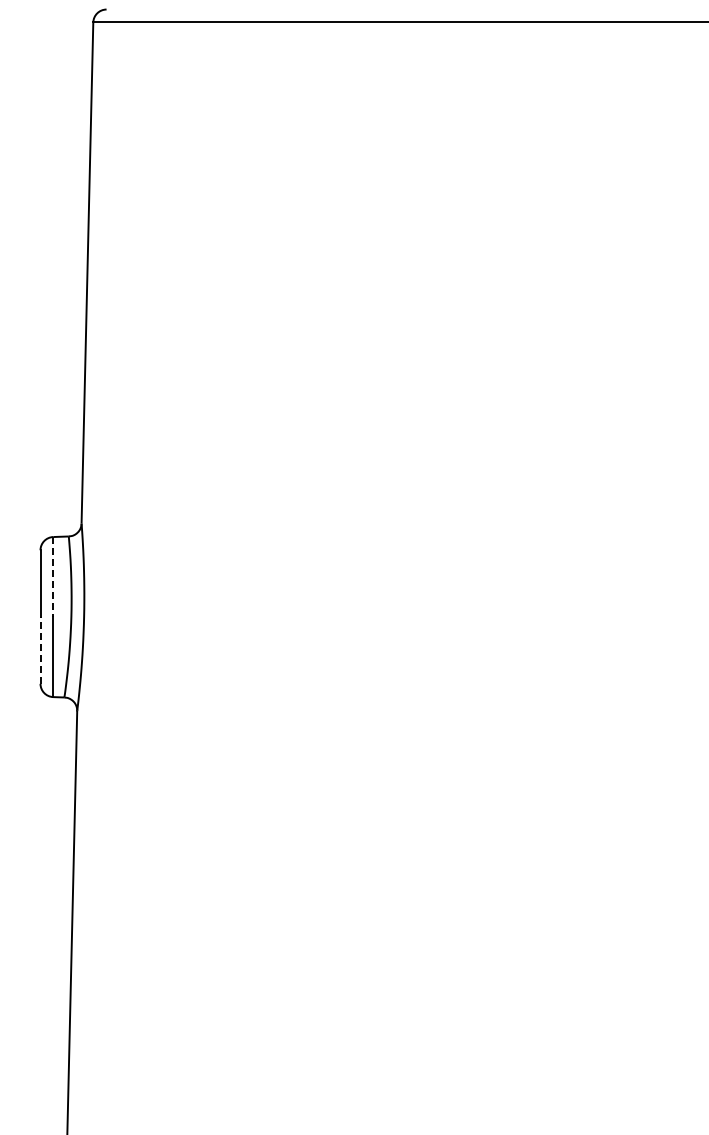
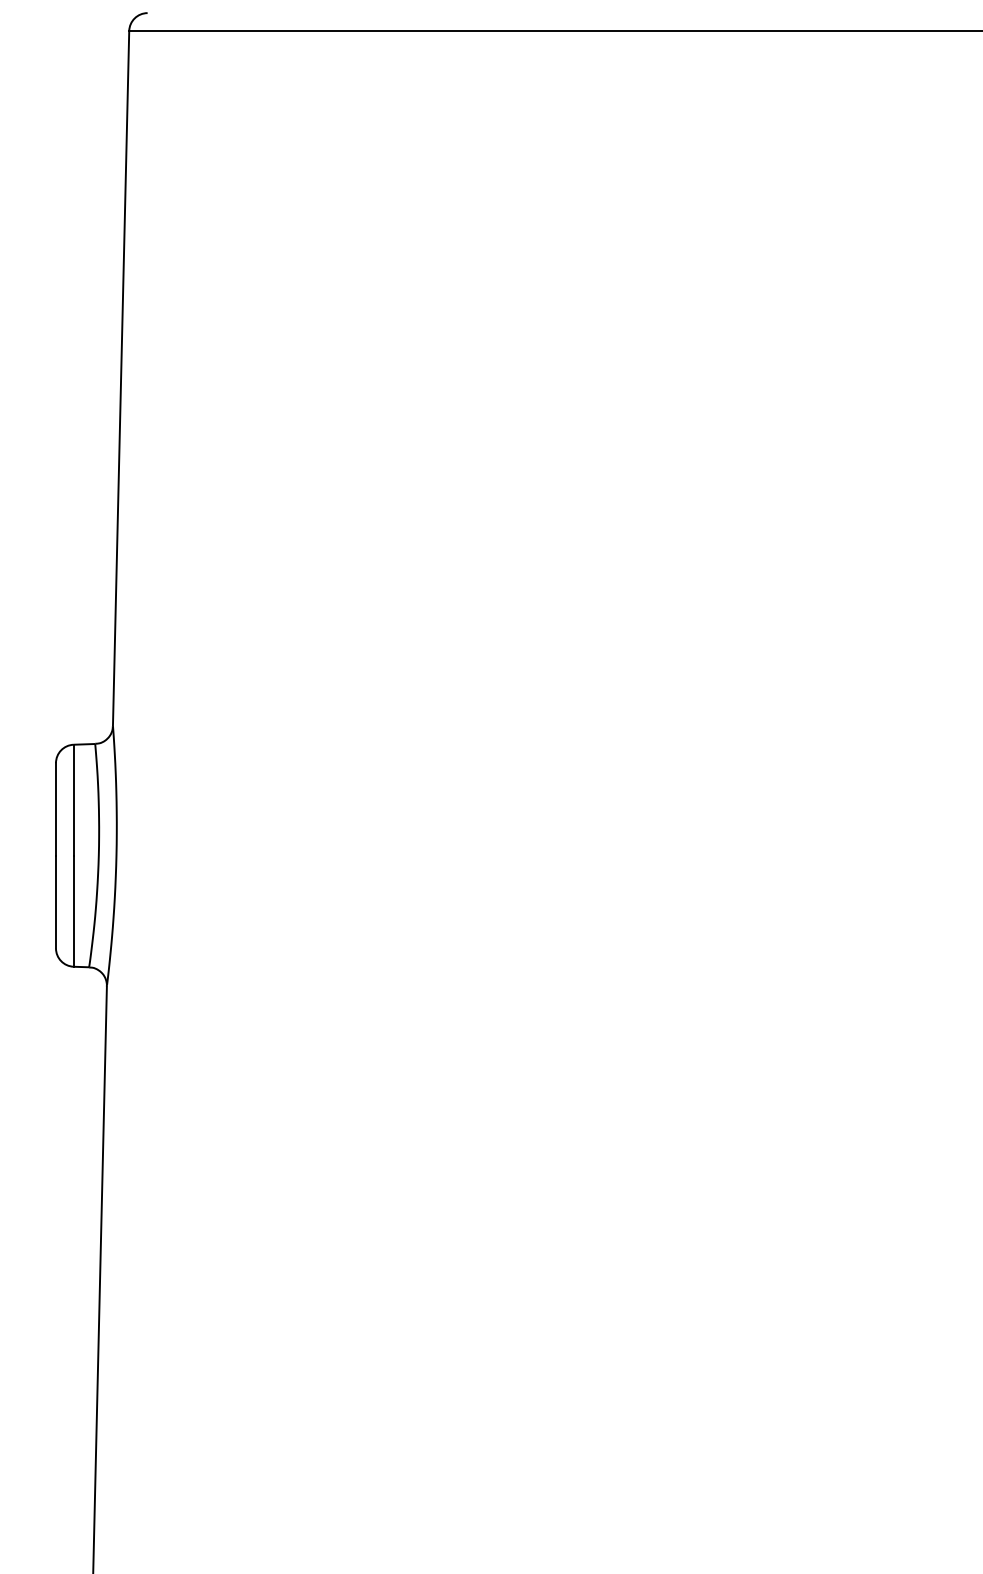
line: (53, 577) -> (74, 800), dashed -> solid
line: (40, 649) -> (55, 900), dashed -> solid

